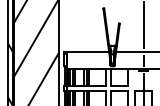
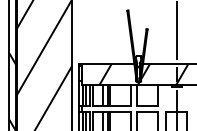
hatch: (116, 59) -> (143, 73), added

